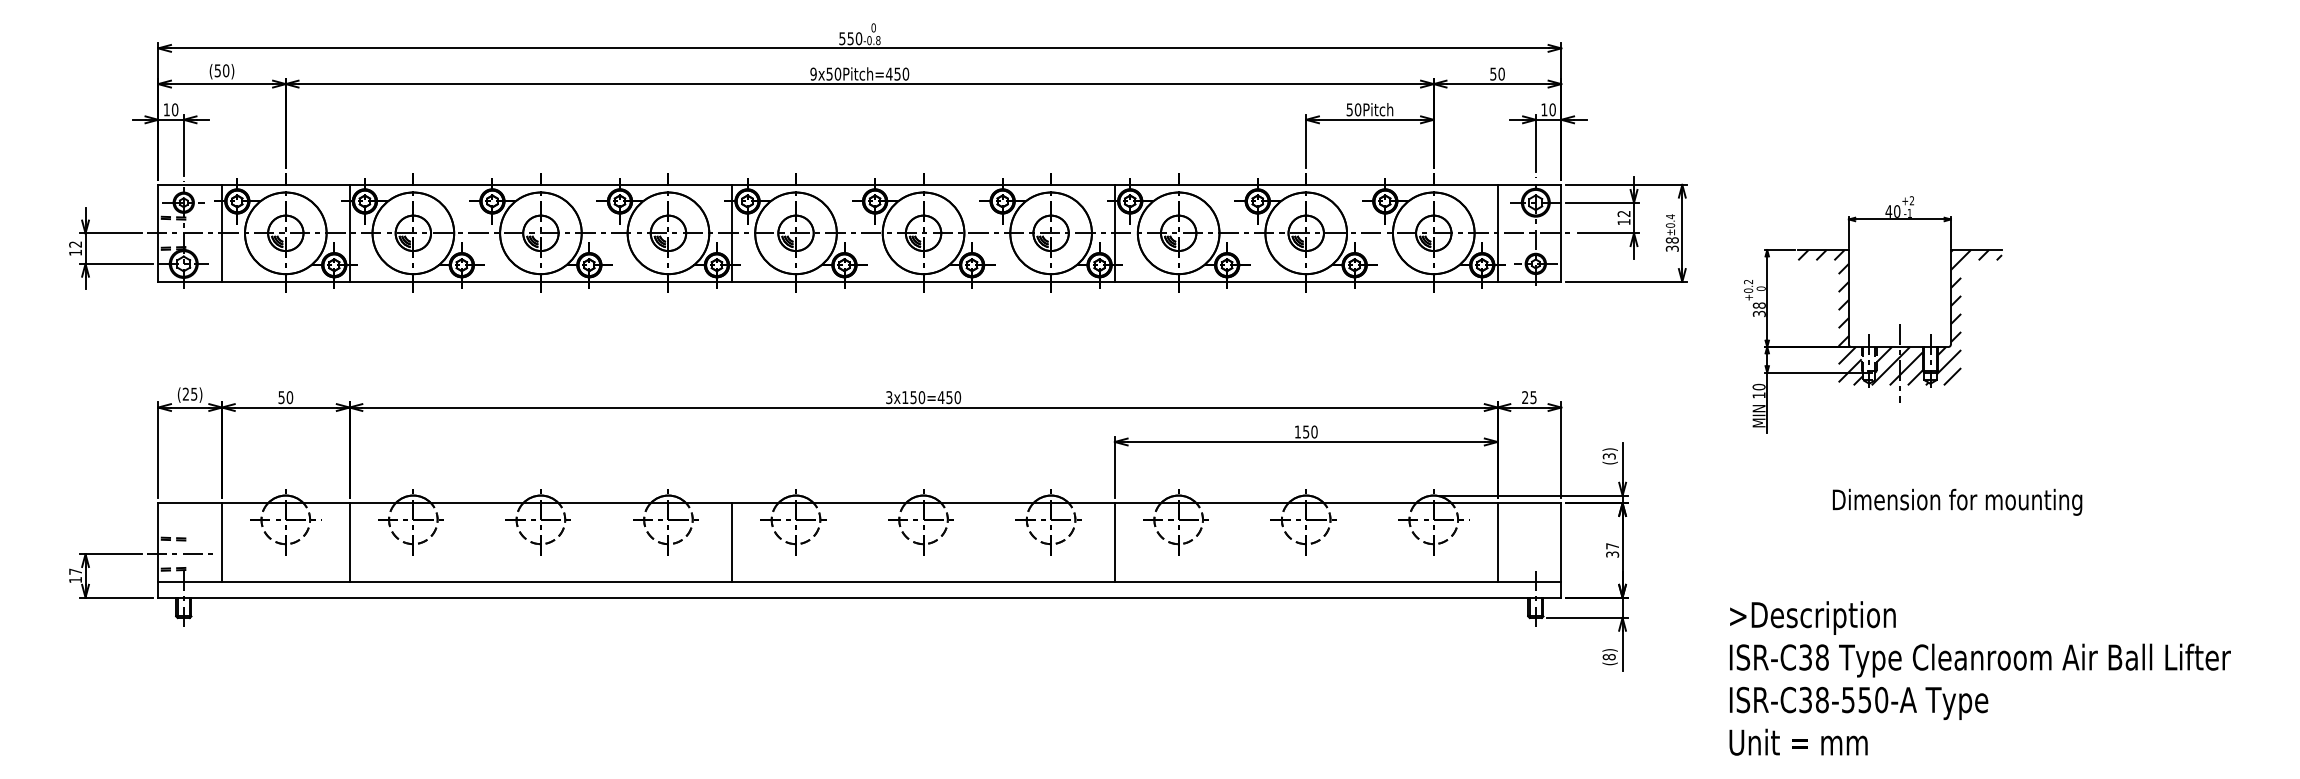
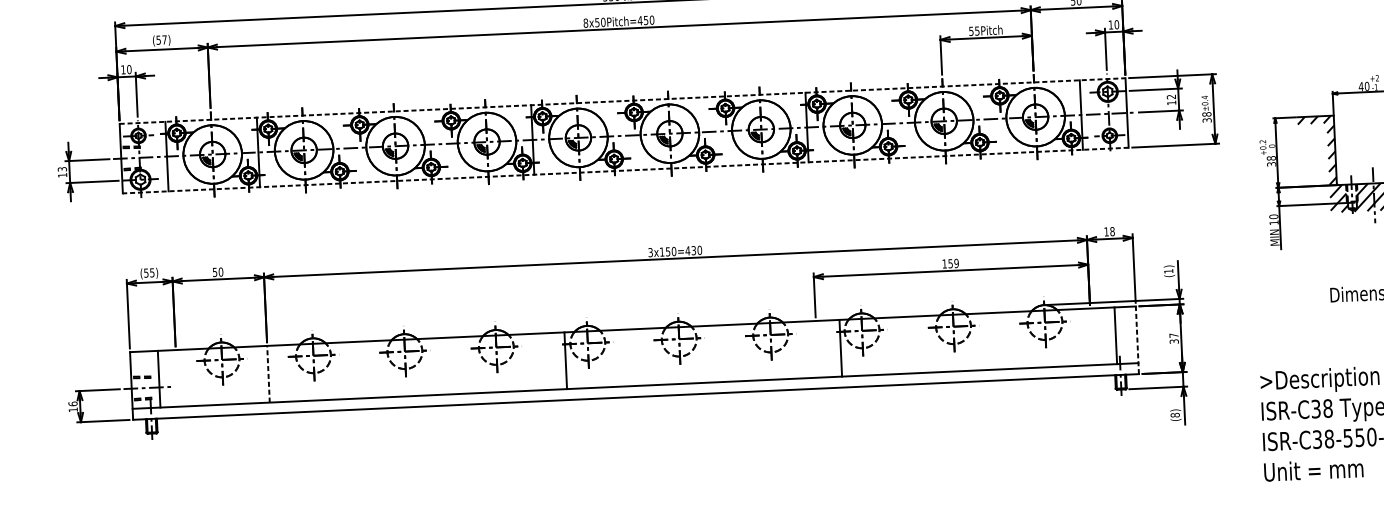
text: (226, 70) -> (164, 39), (50) -> (57)
text: (813, 73) -> (585, 22), 9x50Pitch=450 -> 8x50Pitch=450
text: (1357, 109) -> (976, 30), 50Pitch -> 55Pitch
line: (859, 184) -> (622, 100), solid -> dashed
text: (76, 244) -> (63, 169), 12 -> 13
line: (859, 281) -> (625, 170), solid -> dashed
text: (185, 393) -> (146, 272), (25) -> (55)
text: (949, 397) -> (693, 250), 3x150=450 -> 3x150=430
text: (1529, 397) -> (1109, 231), 25 -> 18
text: (1314, 431) -> (956, 263), 150 -> 159
text: (1608, 456) -> (1168, 271), (3) -> (1)
line: (222, 542) -> (159, 379), moved
line: (349, 542) -> (268, 374), solid -> dashed
line: (732, 542) -> (565, 360), moved
line: (1114, 542) -> (840, 348), moved
line: (1497, 542) -> (1115, 335), moved
line: (1561, 549) -> (1137, 339), solid -> dashed
text: (75, 571) -> (72, 403), 17 -> 16

